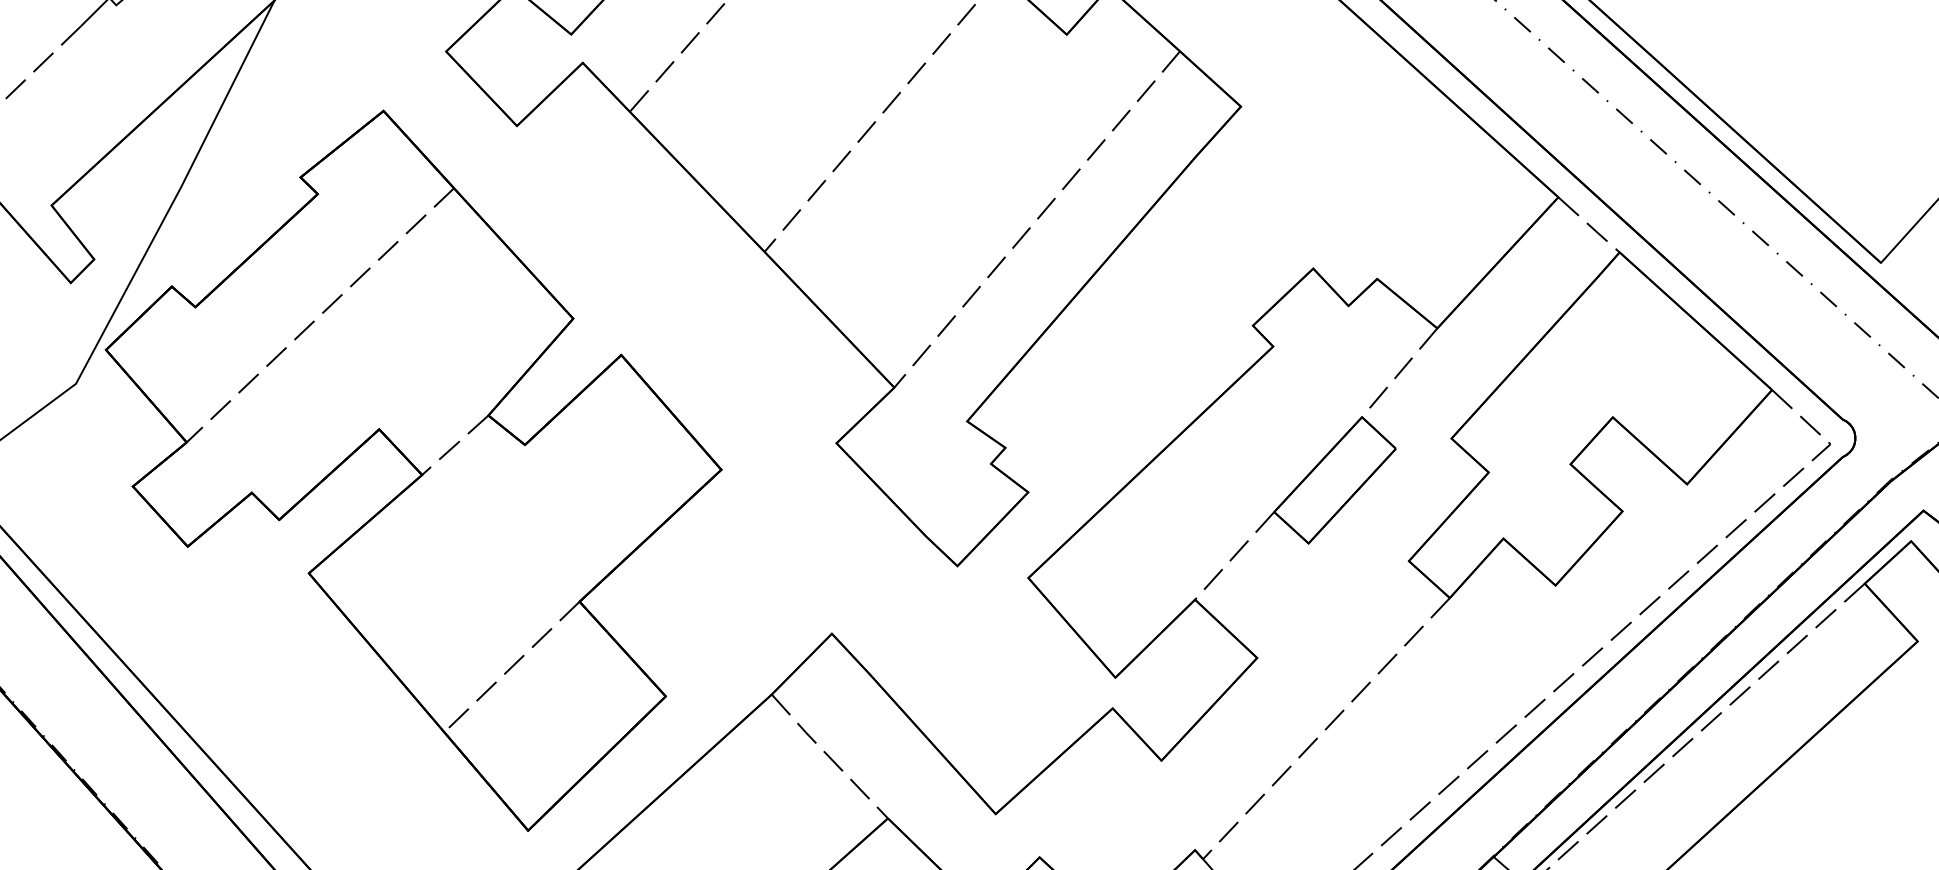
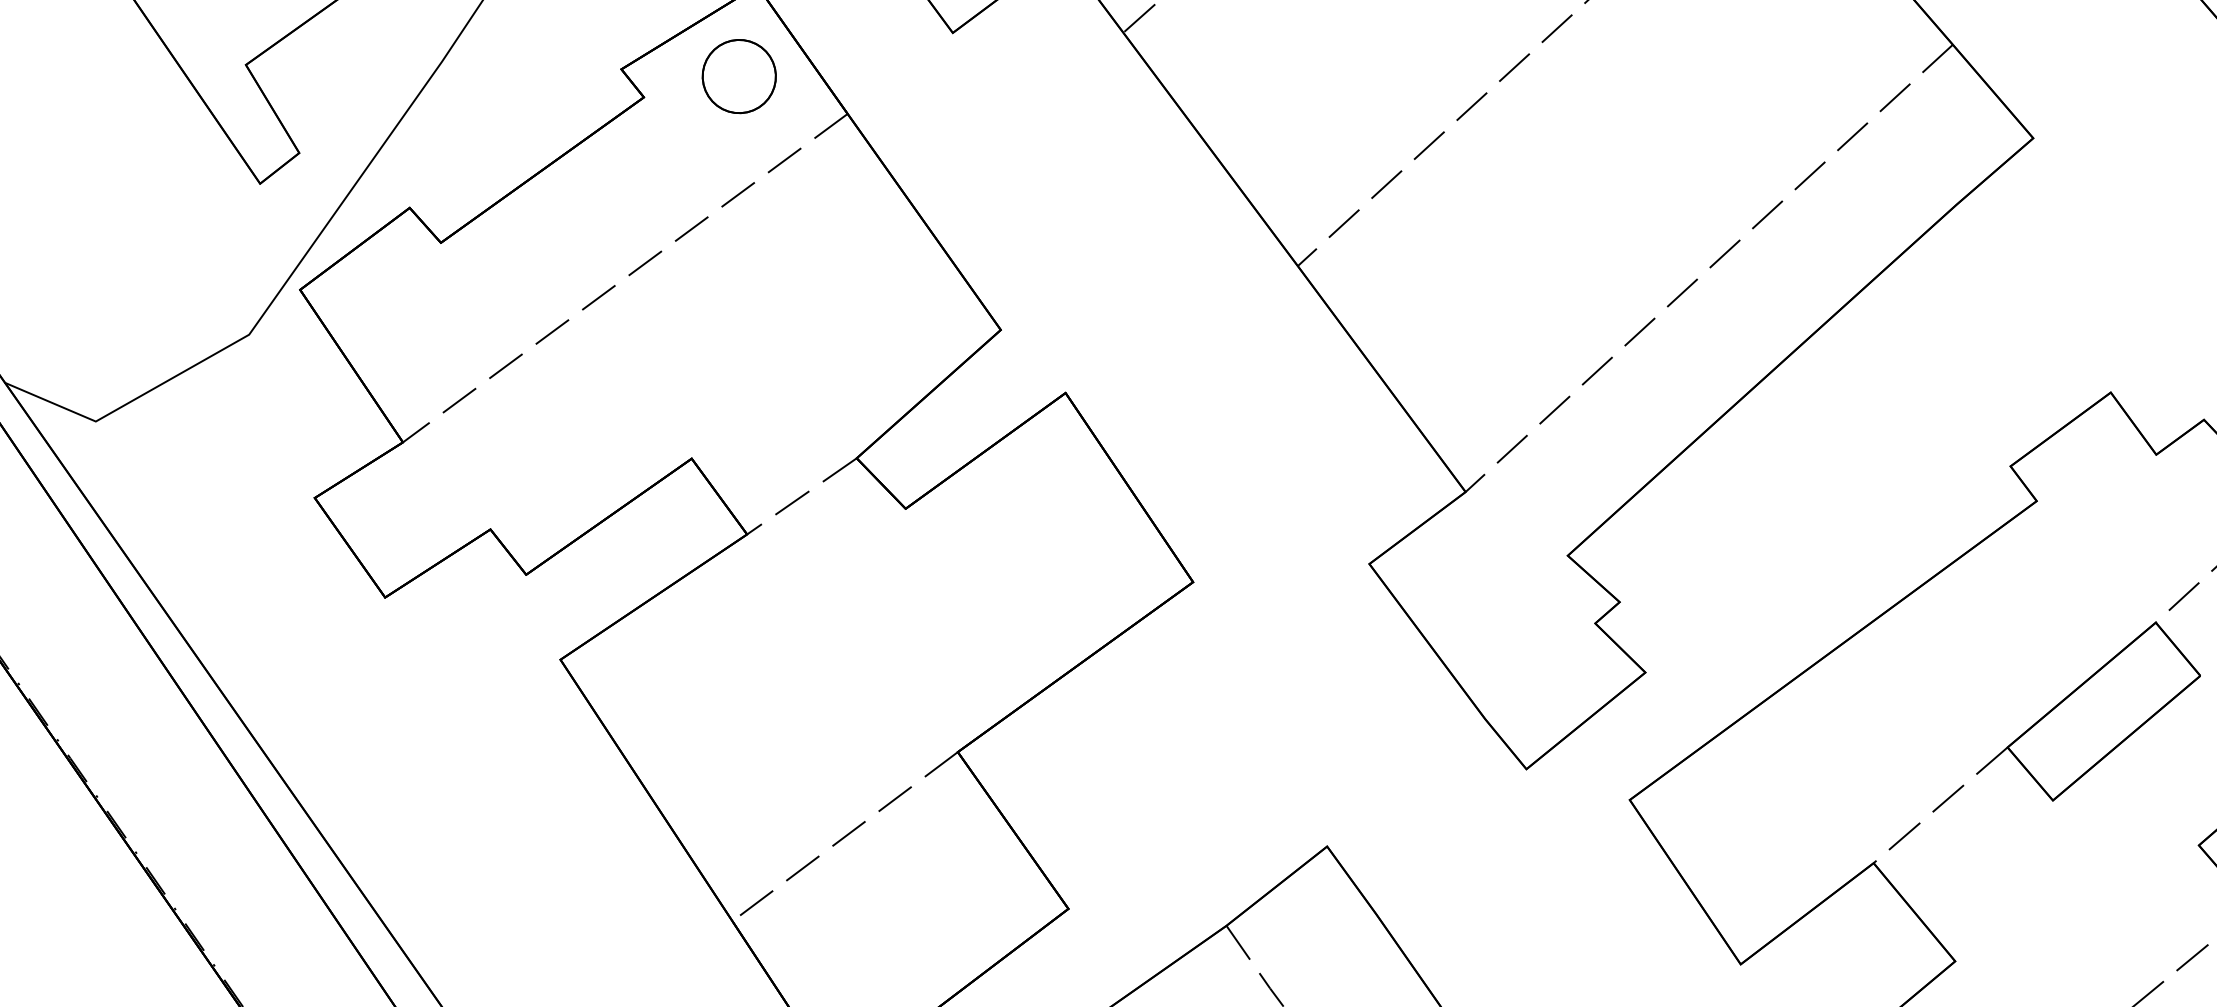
part: (378, 172) -> (738, 76), added

